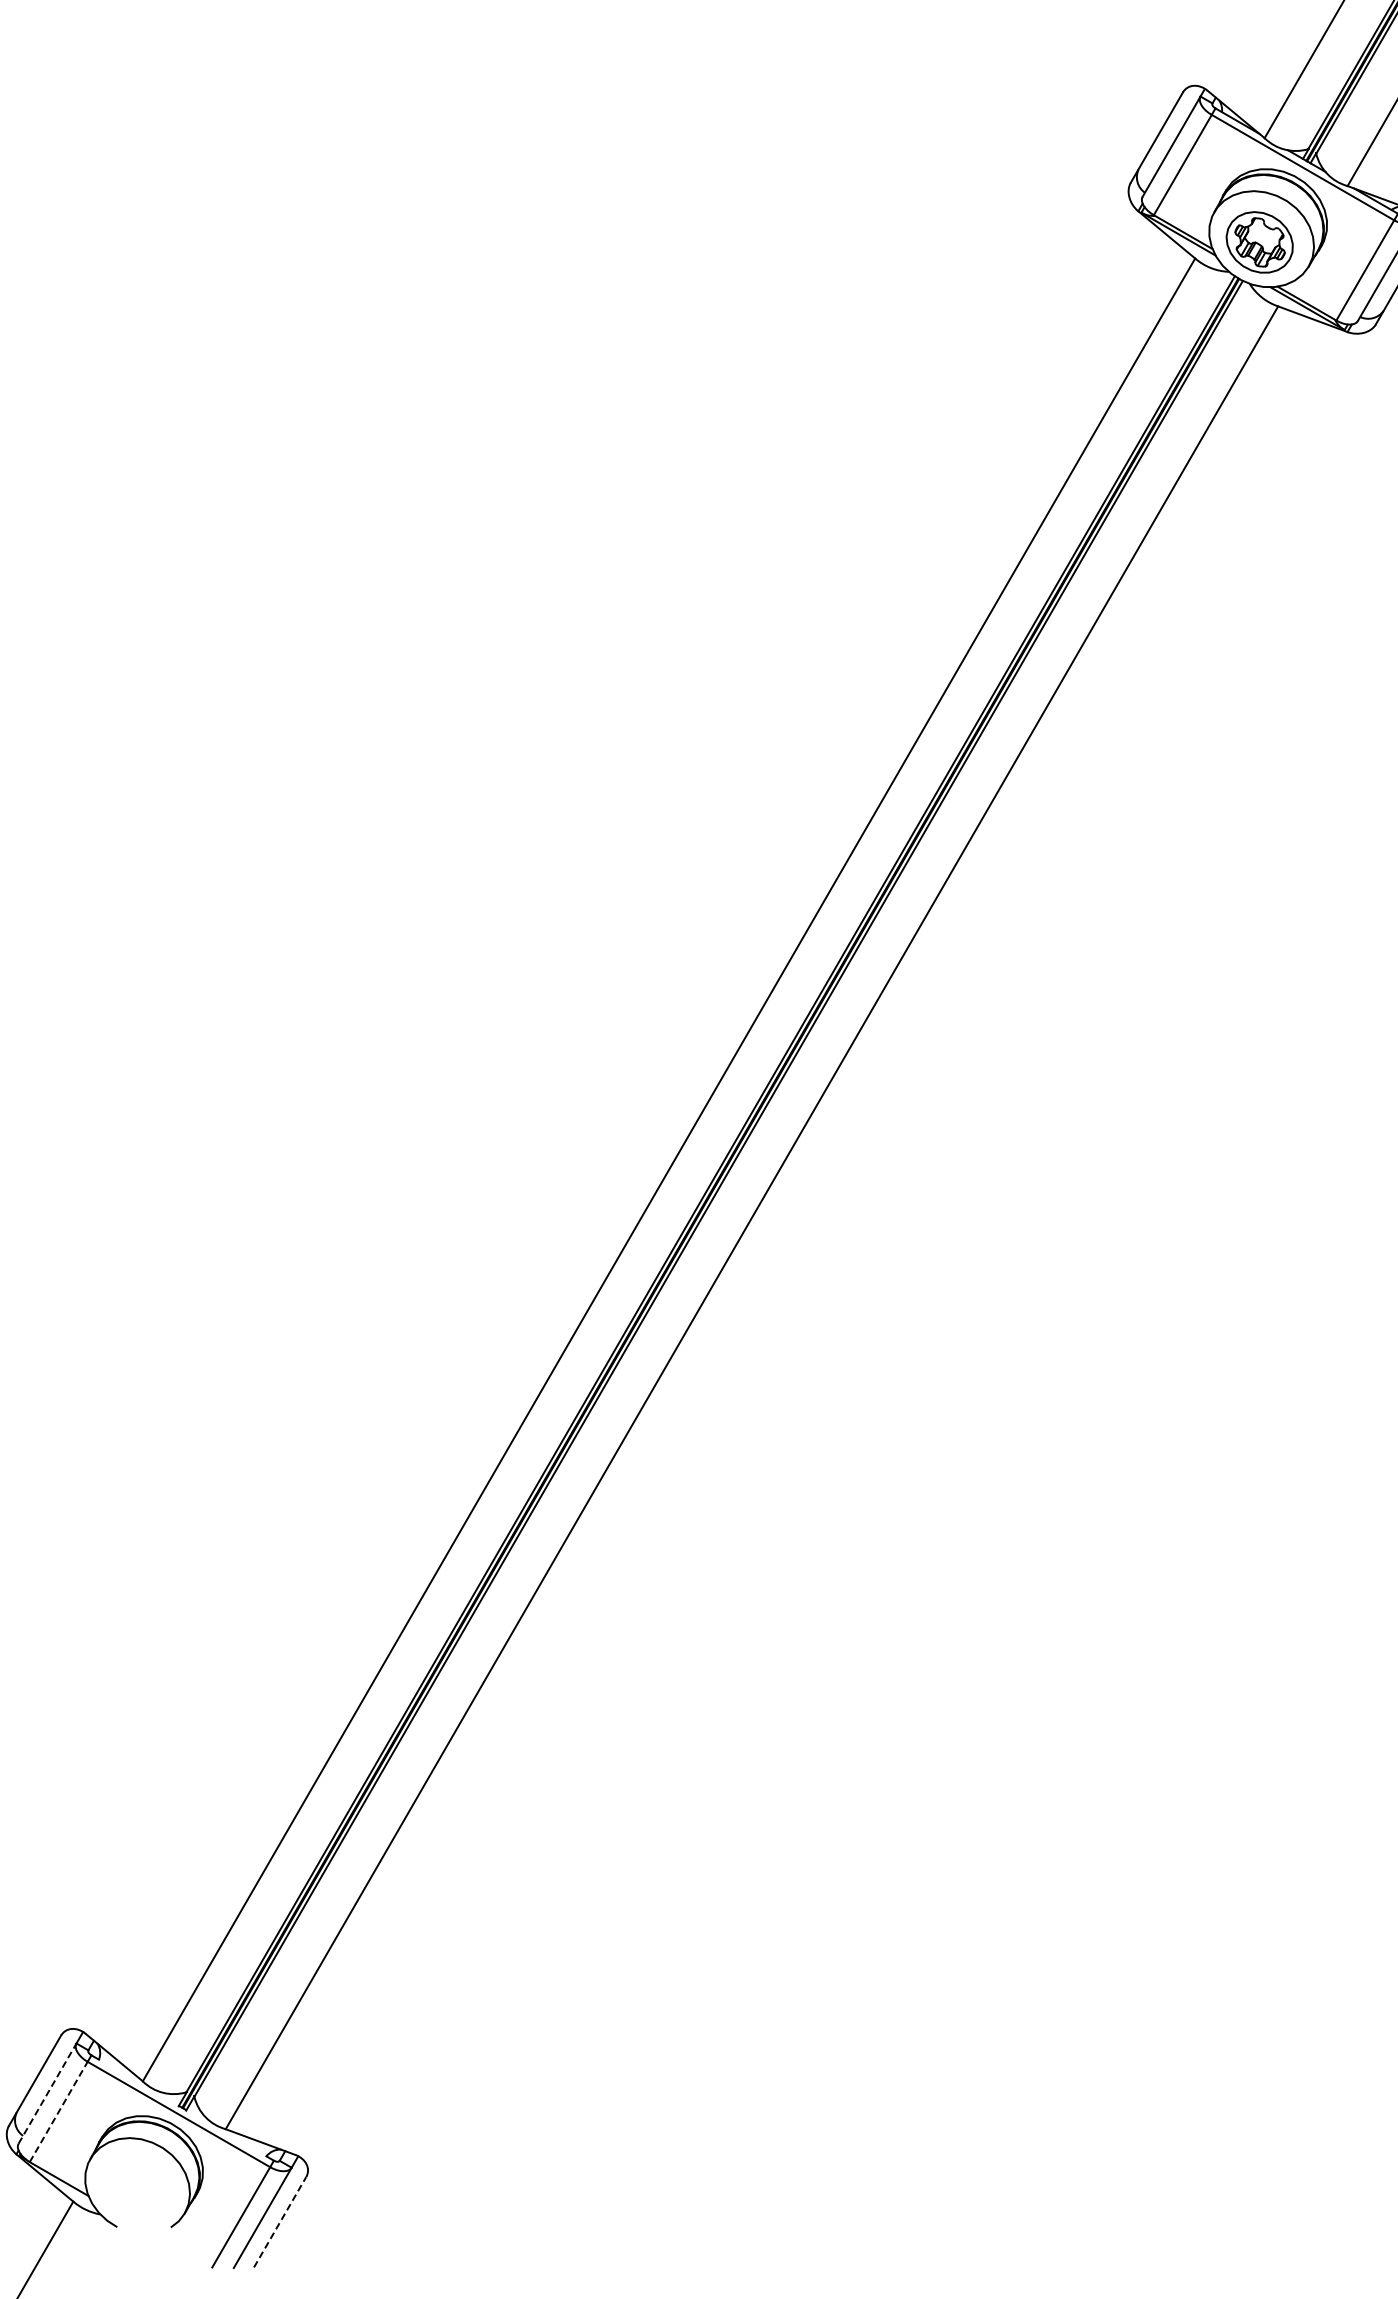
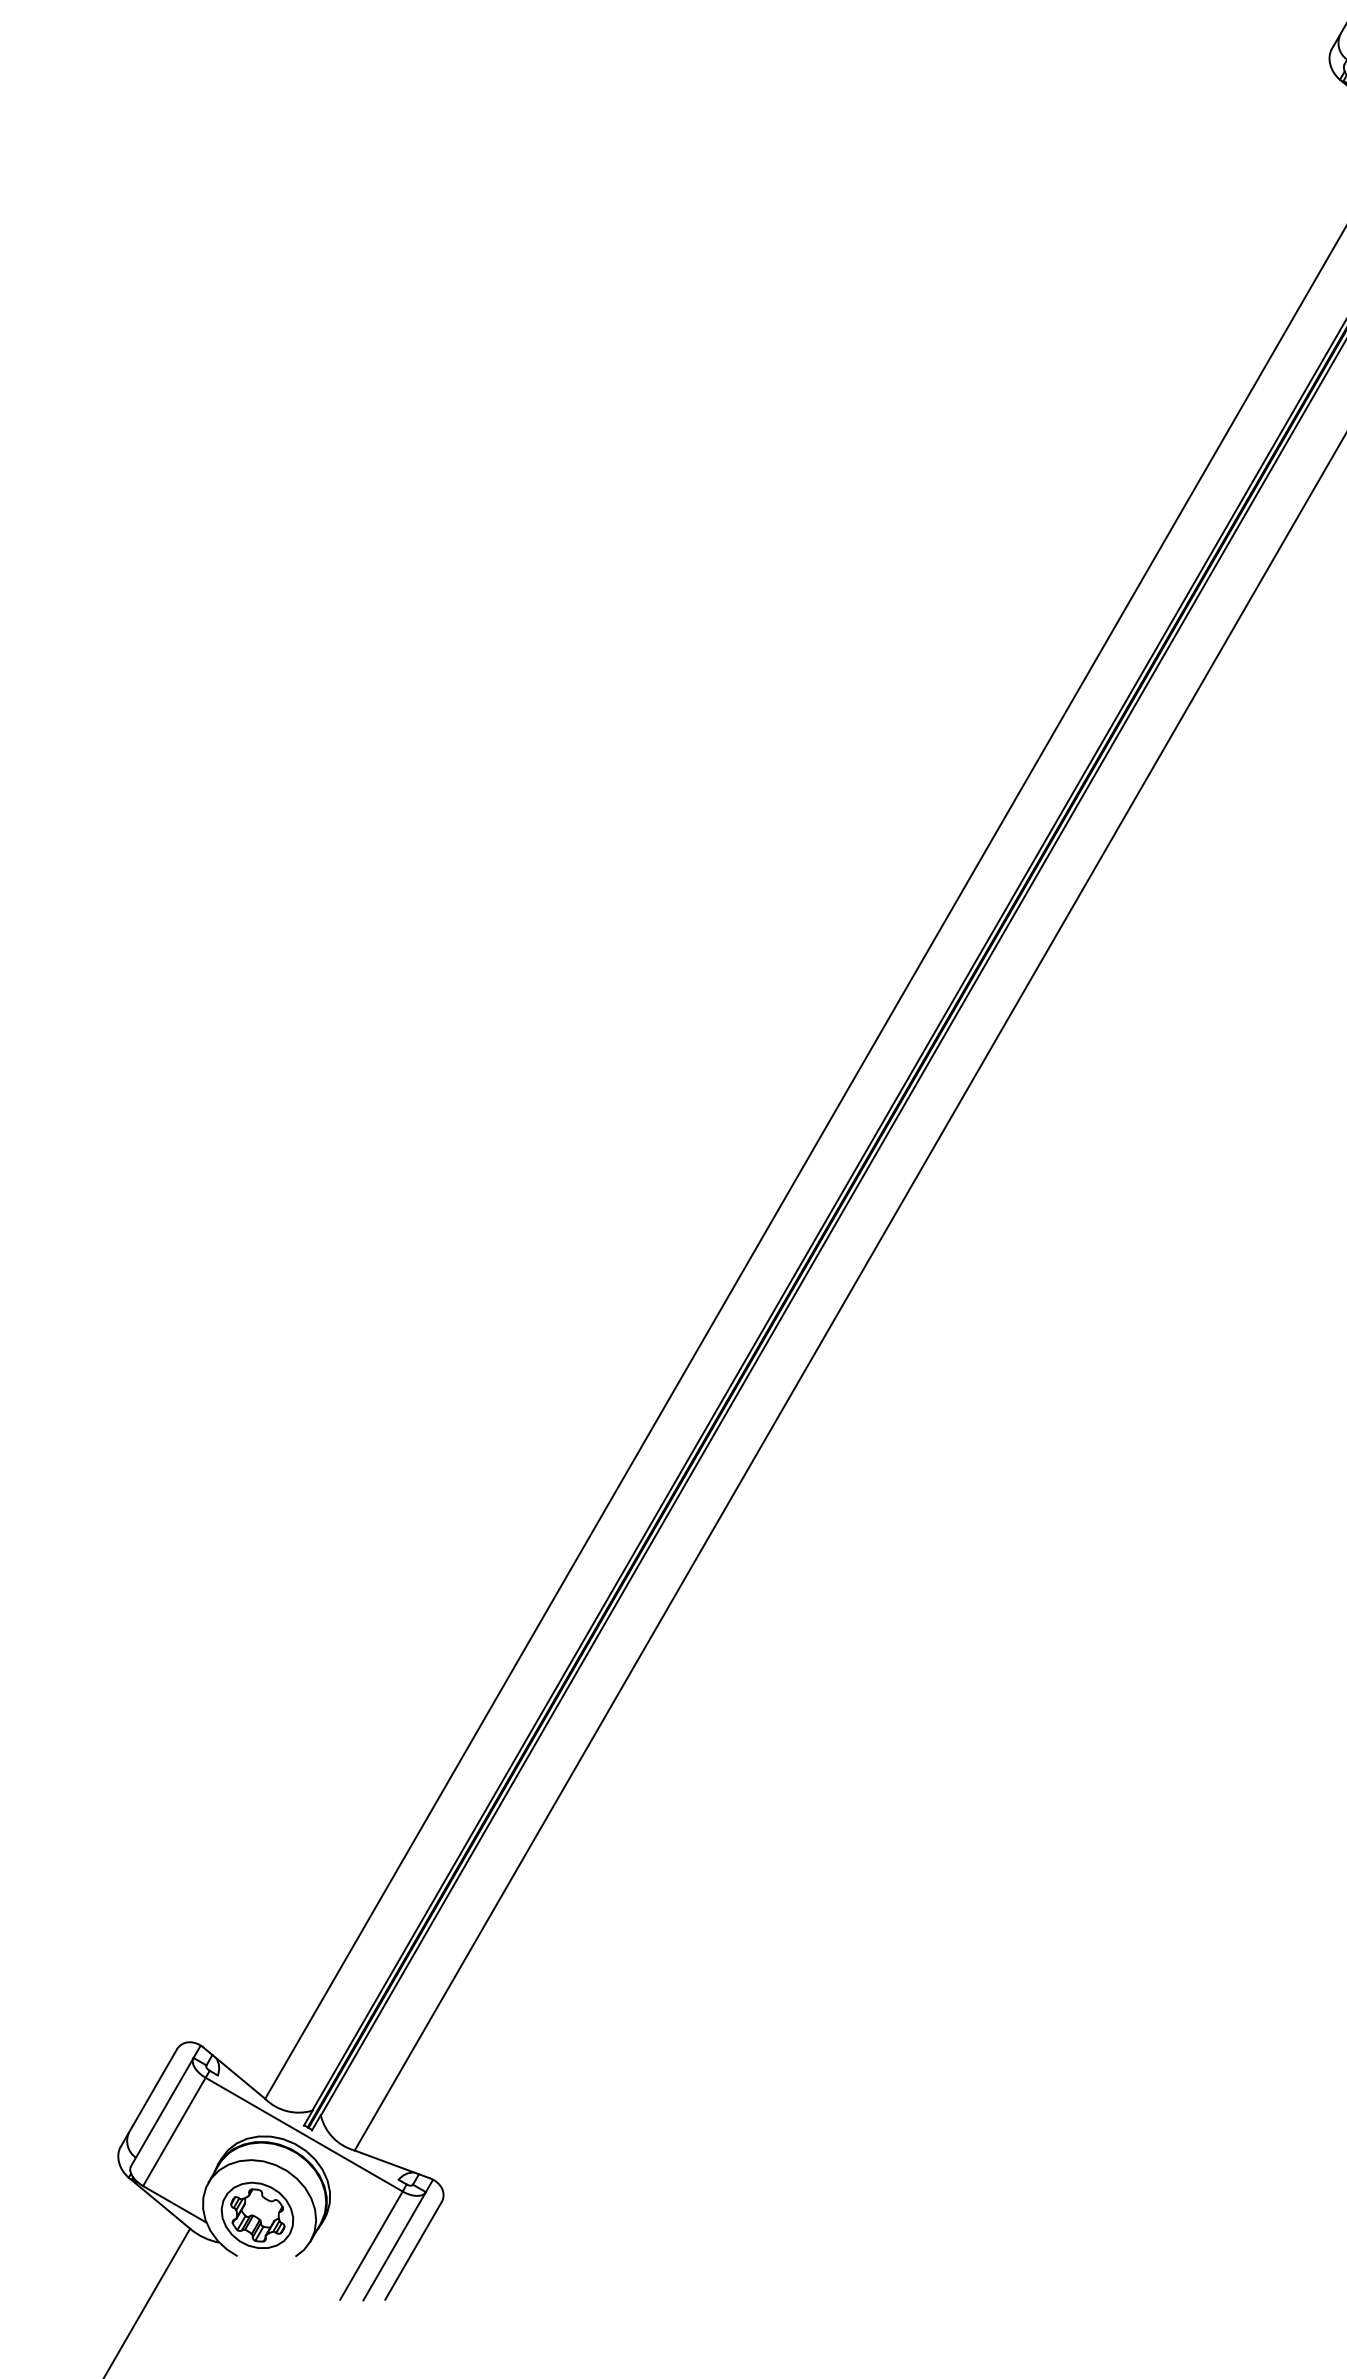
line: (47, 2093) -> (162, 2111), dashed -> solid
line: (58, 2111) -> (174, 2131), dashed -> solid
part: (135, 2189) -> (257, 2215), added
line: (280, 2221) -> (413, 2250), dashed -> solid

